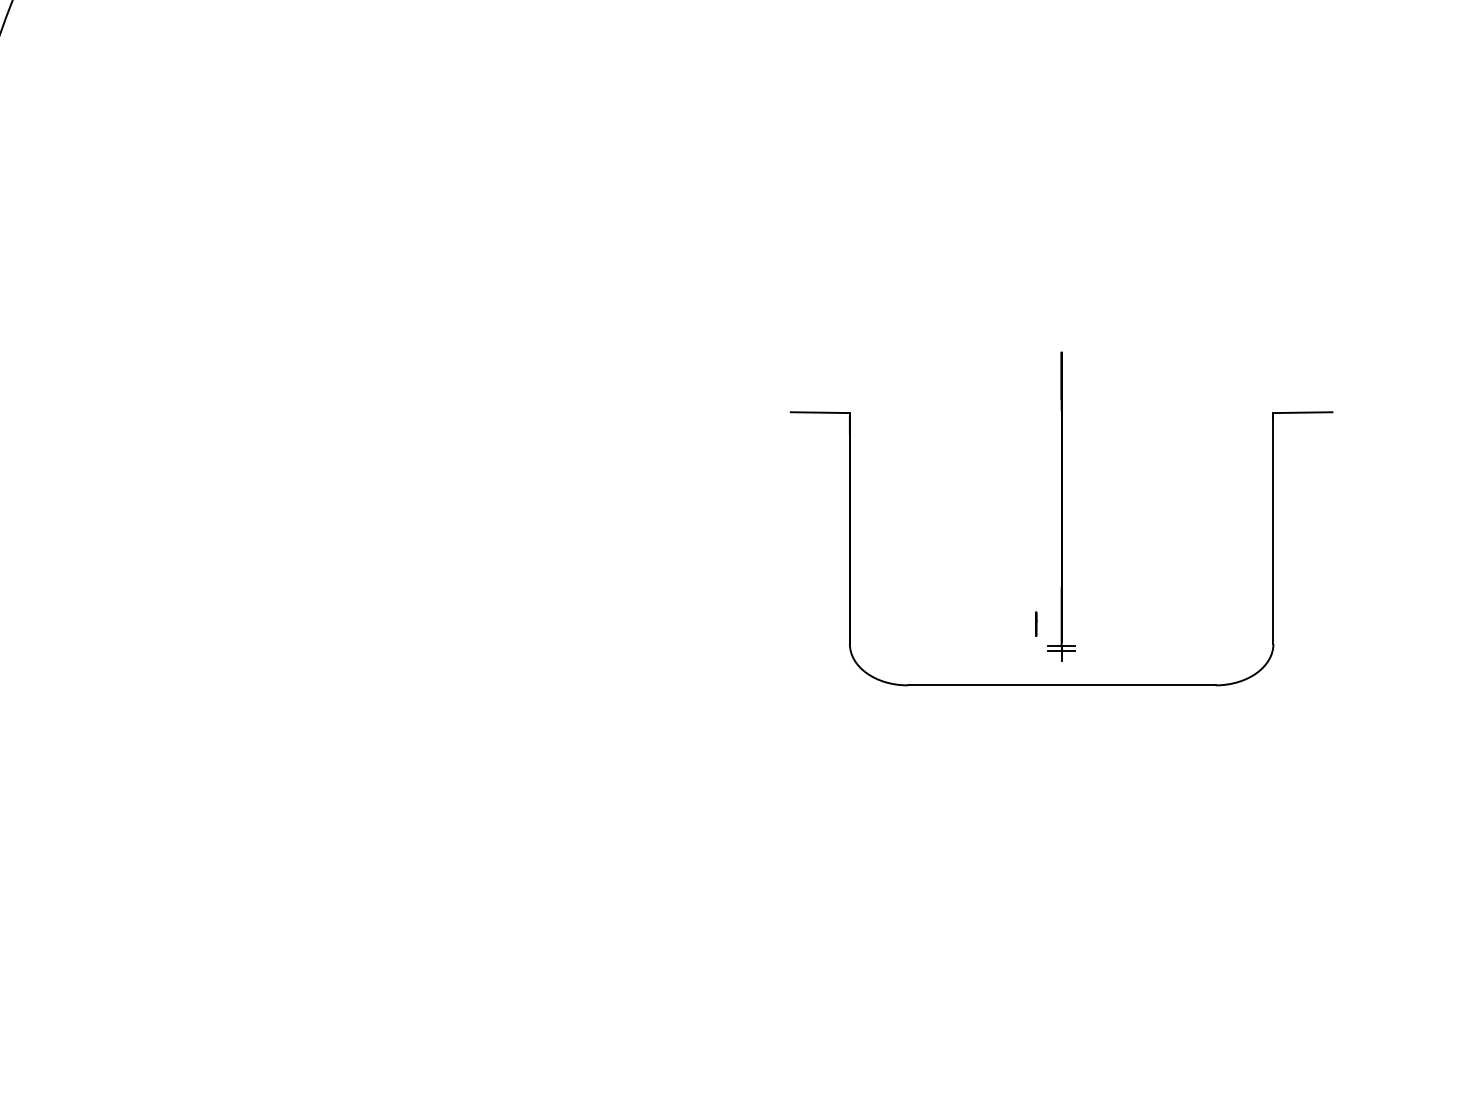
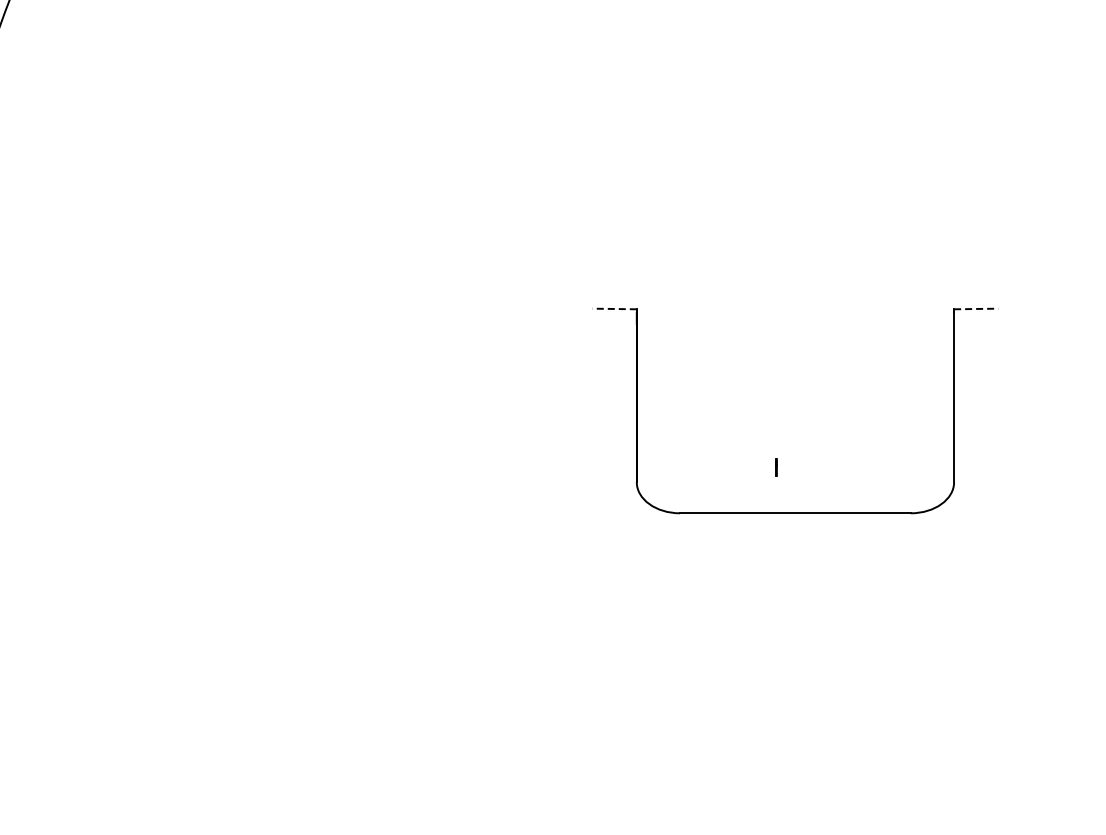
line: (820, 411) -> (614, 308), solid -> dashed
line: (1303, 411) -> (976, 308), solid -> dashed
part: (1061, 506) -> (795, 379), removed

